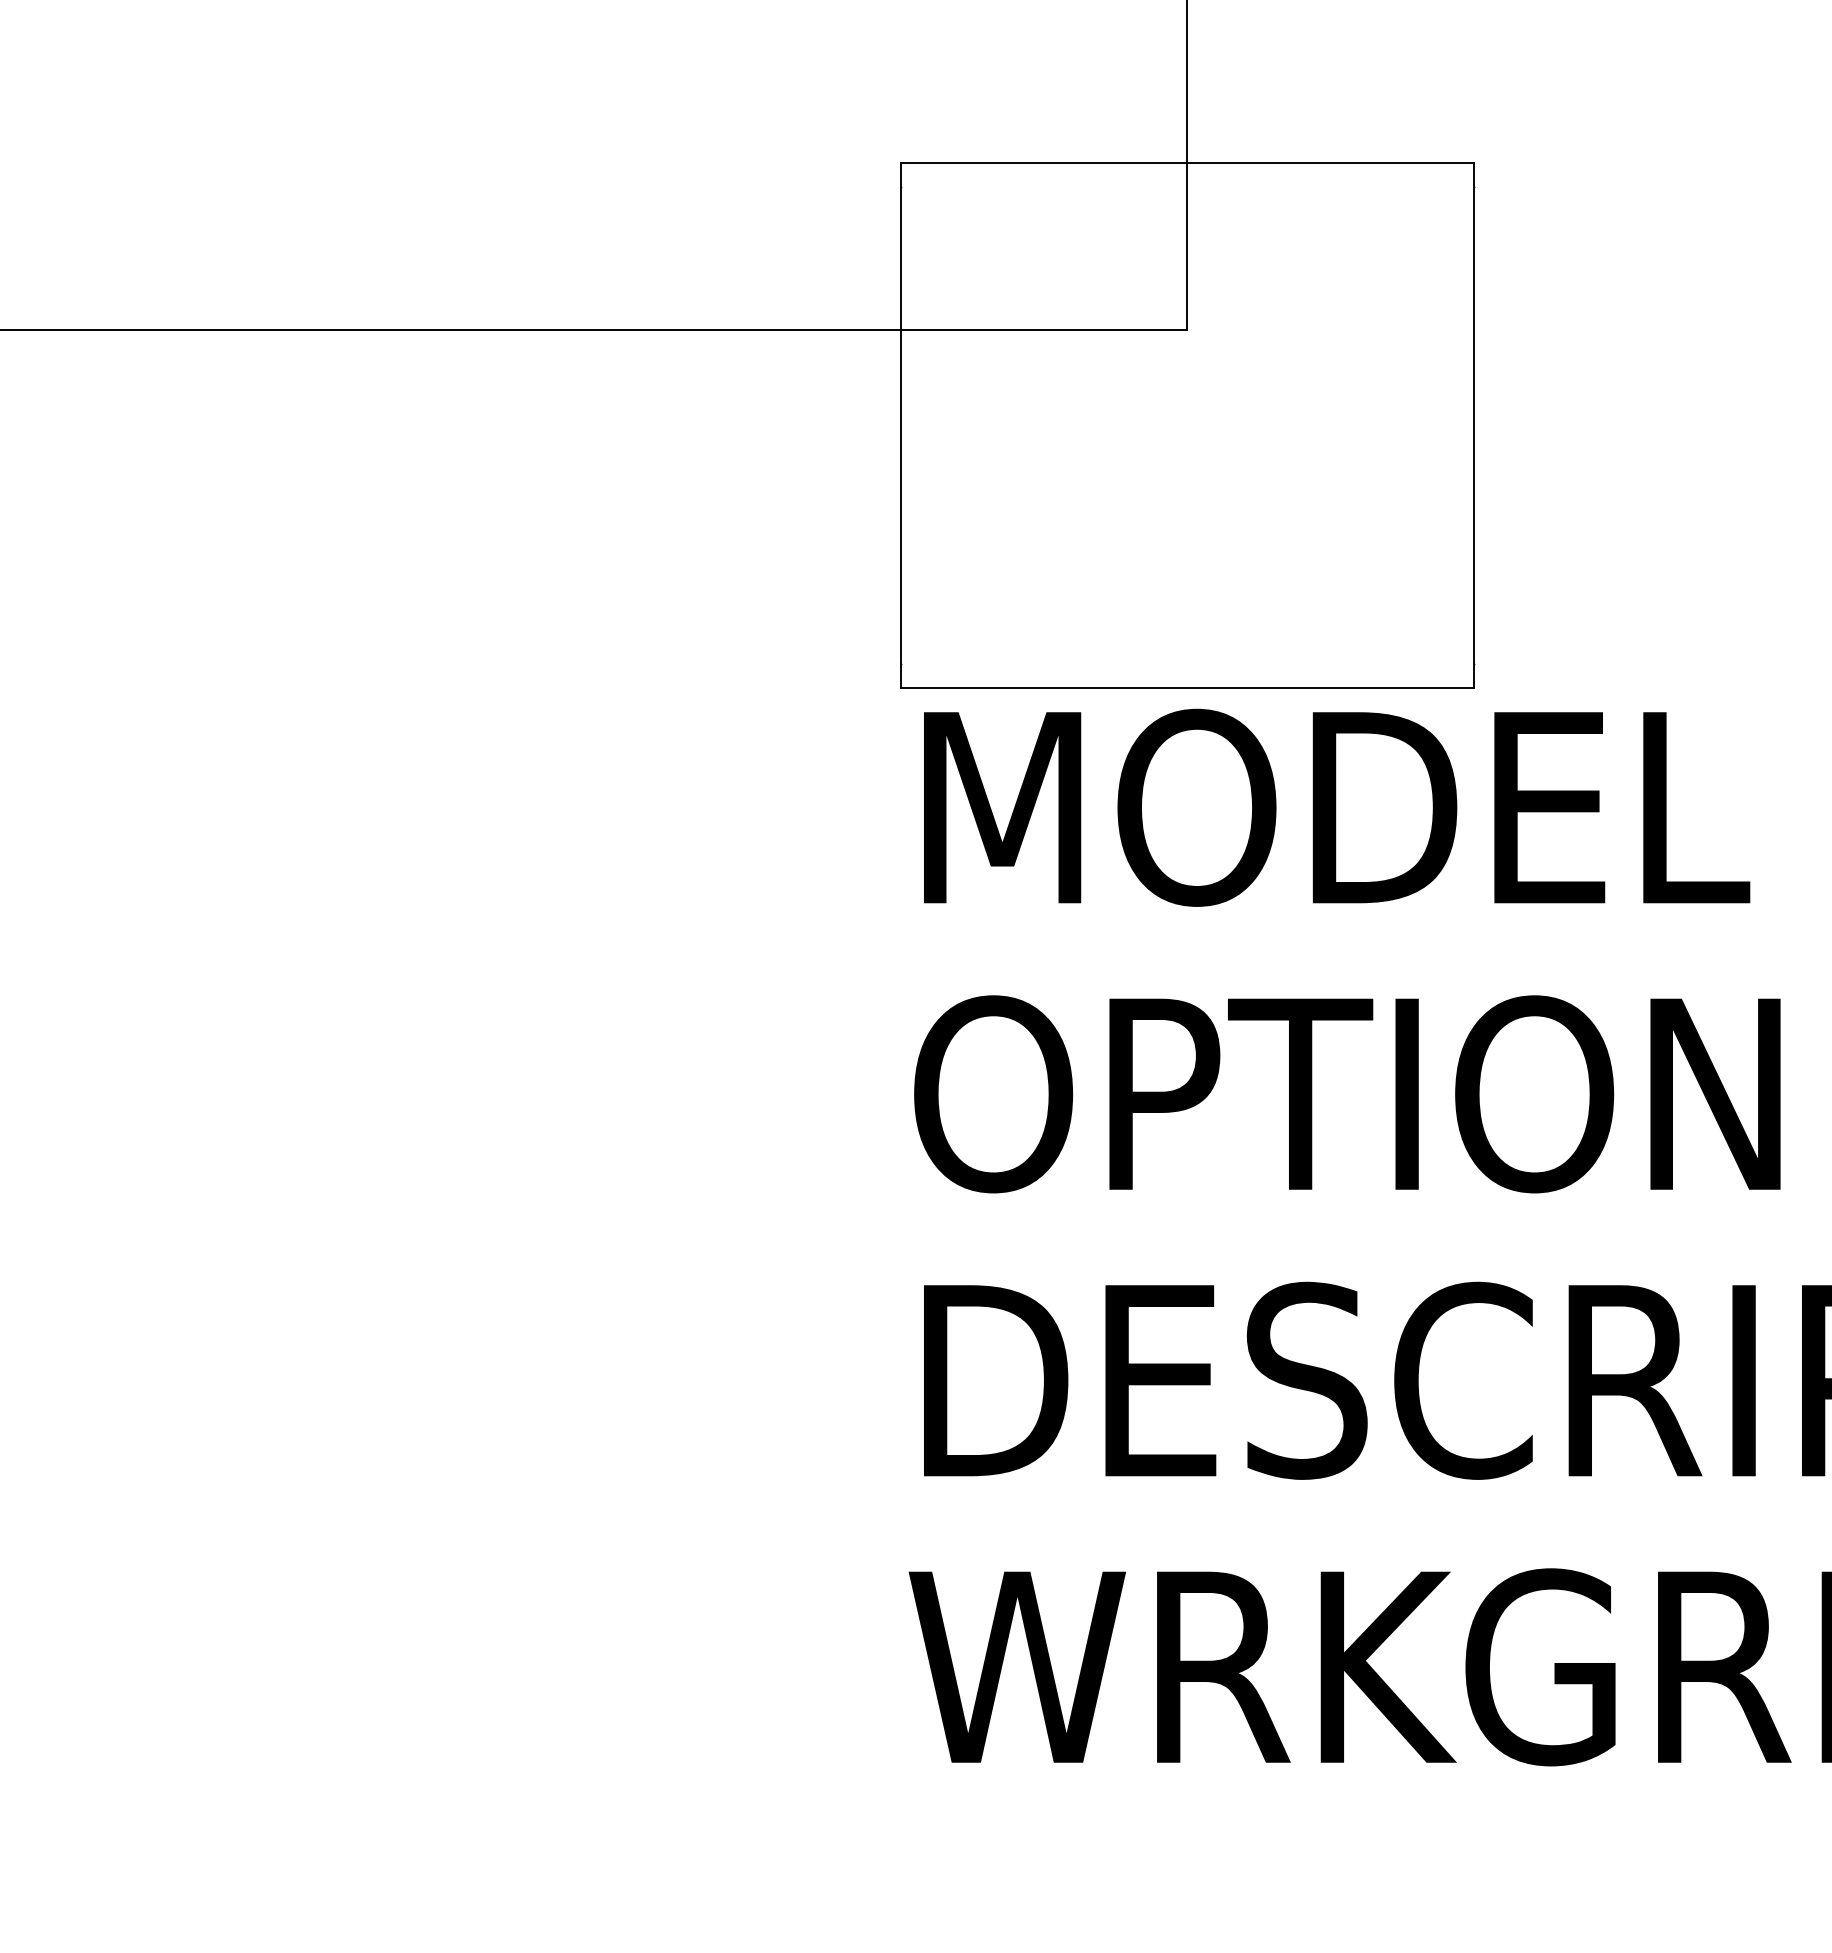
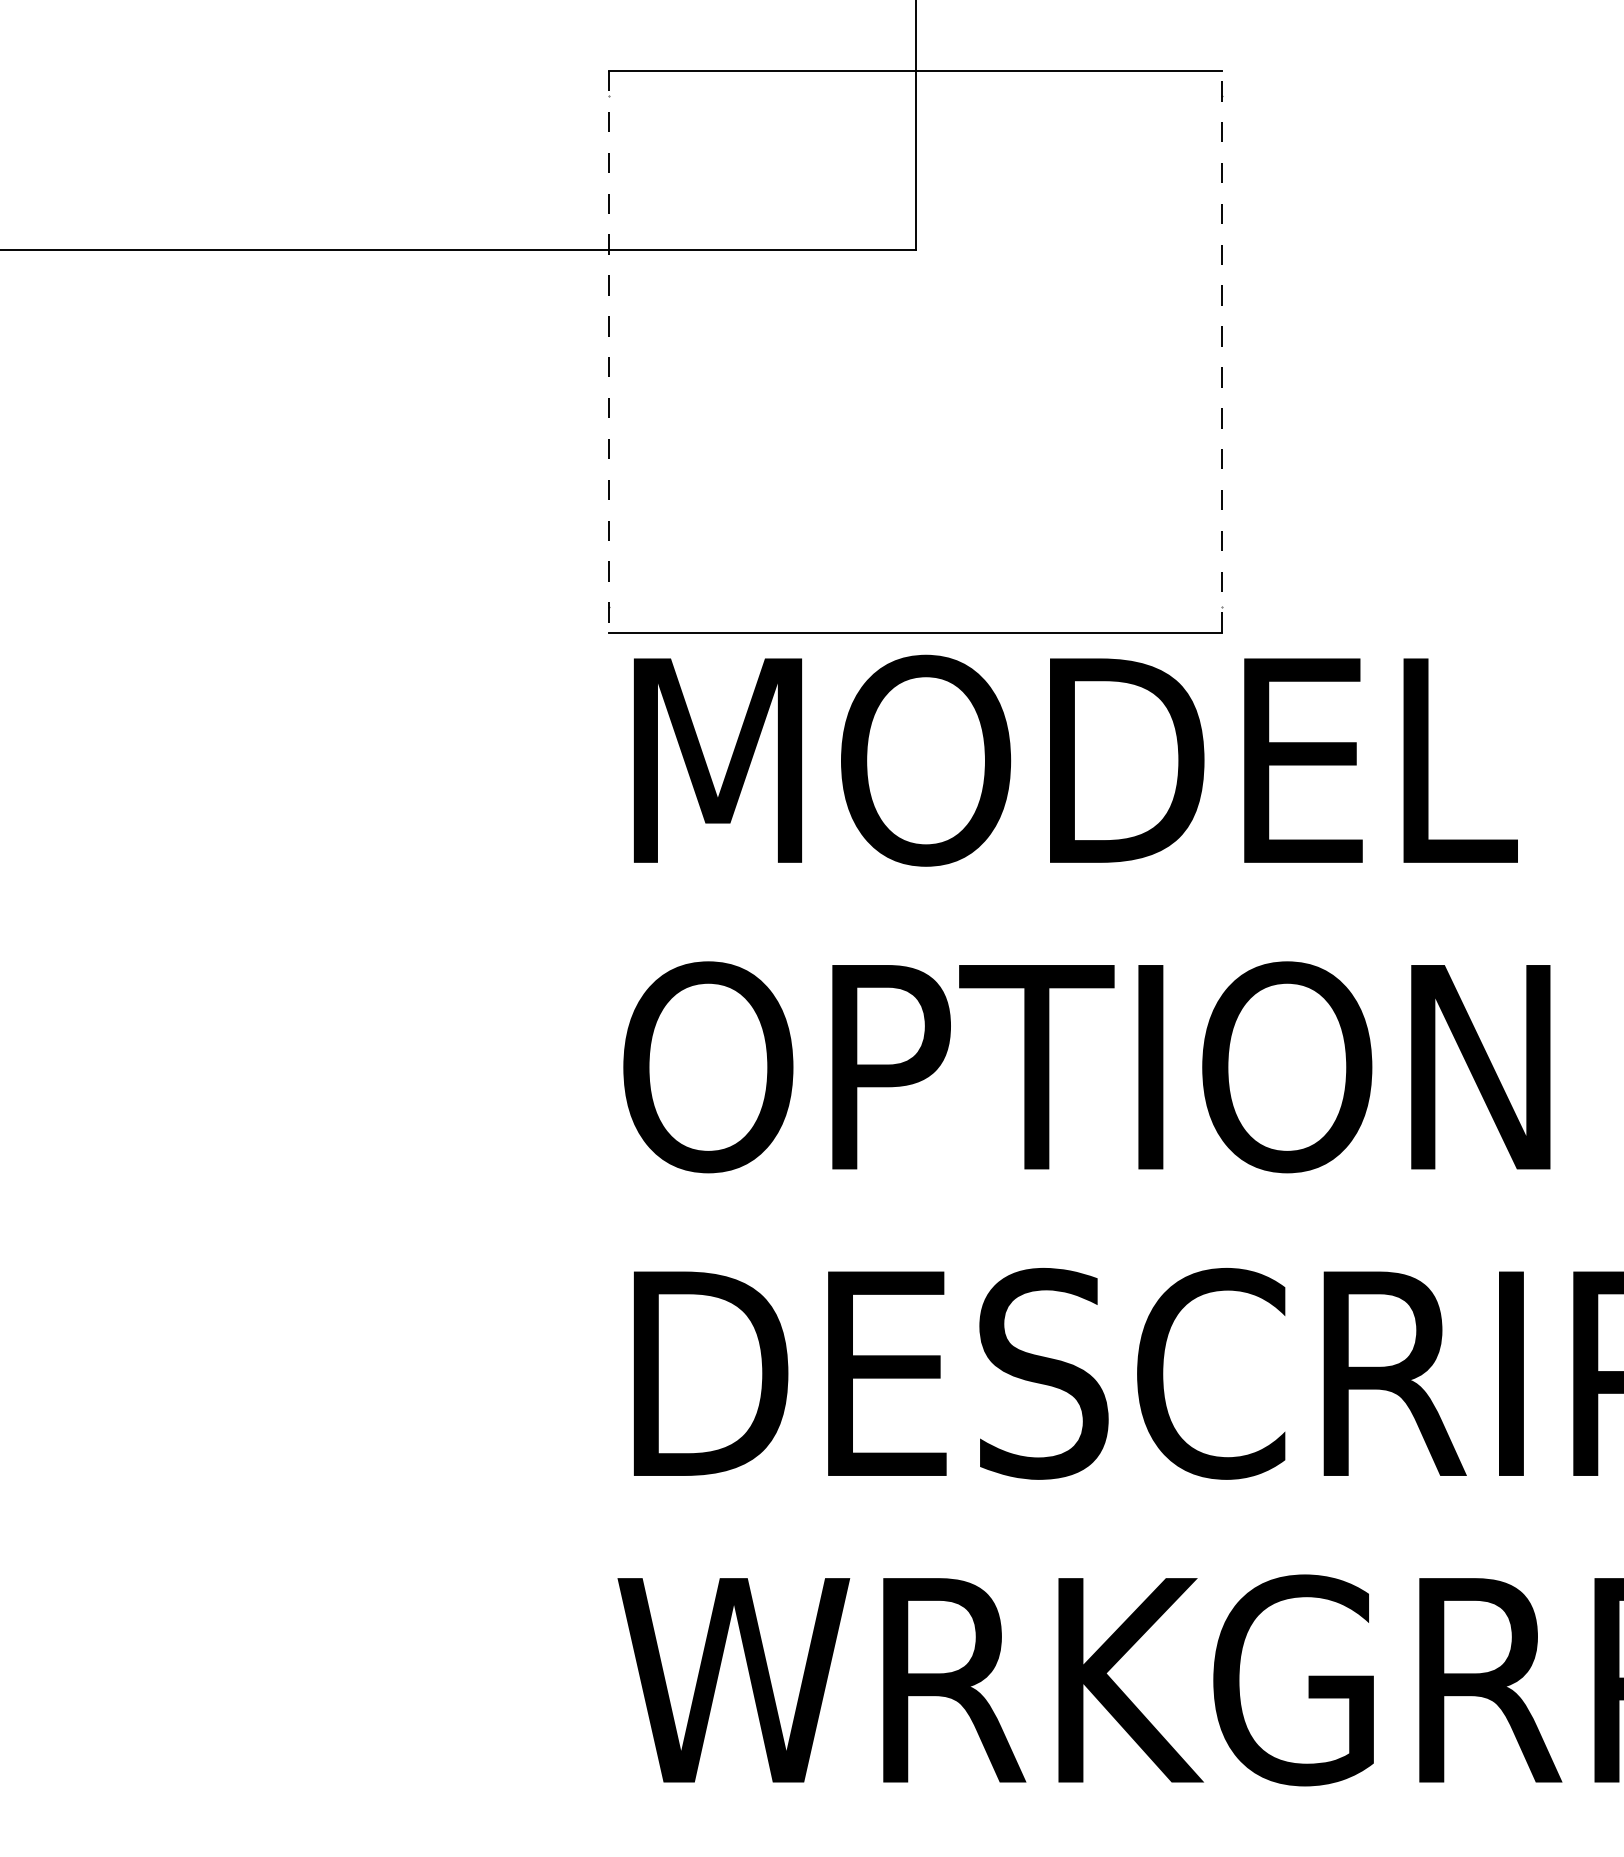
line: (900, 425) -> (608, 351), solid -> dashed
line: (1473, 425) -> (1221, 351), solid -> dashed

